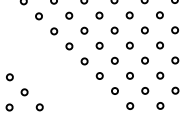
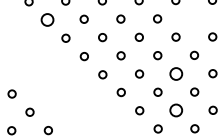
circle: (159, 15) -> (193, 19), removed
circle: (38, 16) -> (46, 20), size x1.6
circle: (144, 60) -> (175, 73), size x1.6
circle: (145, 90) -> (176, 110), size x1.6

